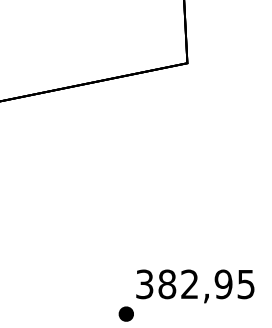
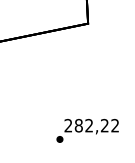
text: (194, 283) -> (91, 125), 382,95 -> 282,22

